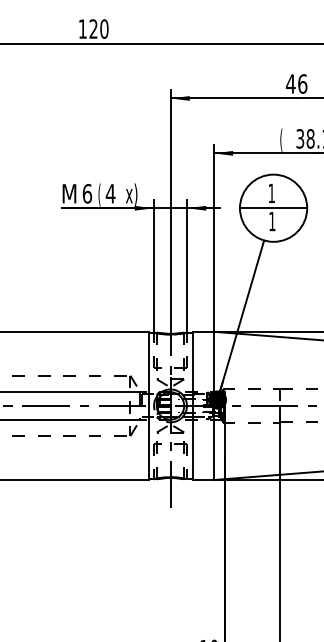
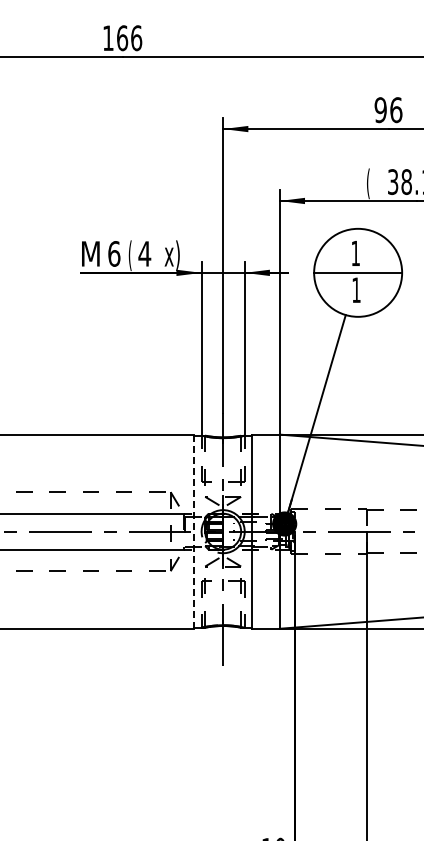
text: (99, 29) -> (129, 38), 120 -> 166
text: (290, 84) -> (380, 110), 46 -> 96
line: (148, 406) -> (194, 532), solid -> dashed

